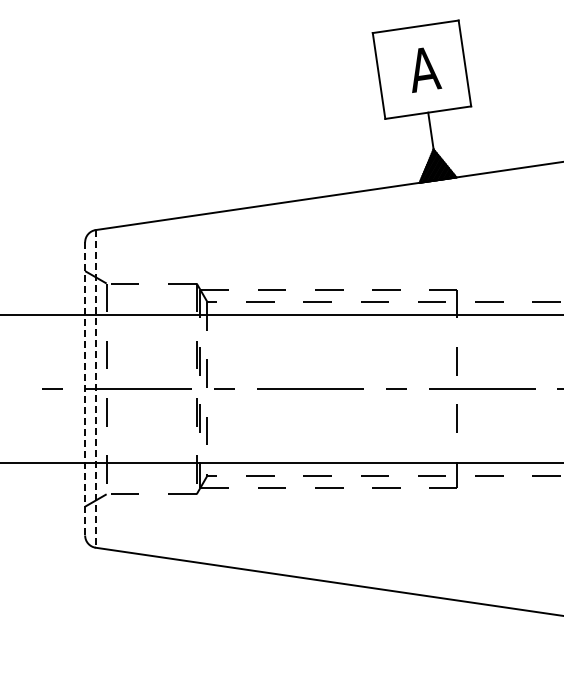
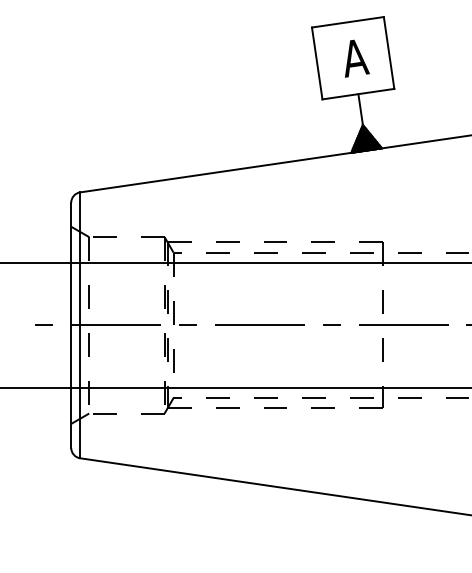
line: (85, 388) -> (71, 324), dashed -> solid
line: (95, 388) -> (79, 324), dashed -> solid

